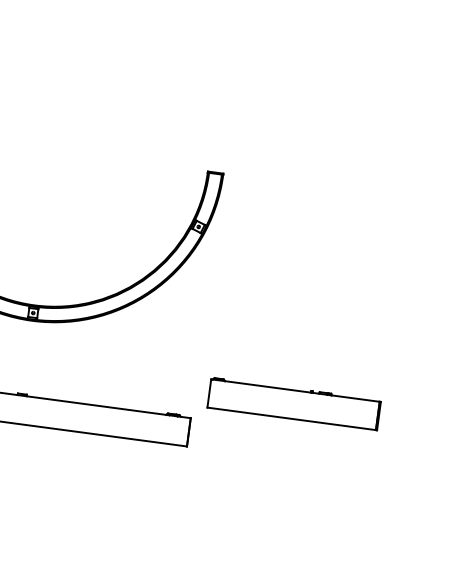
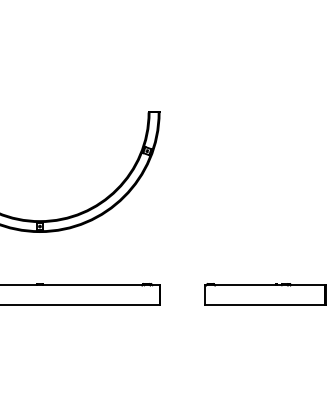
part: (294, 403) -> (265, 294), moved

